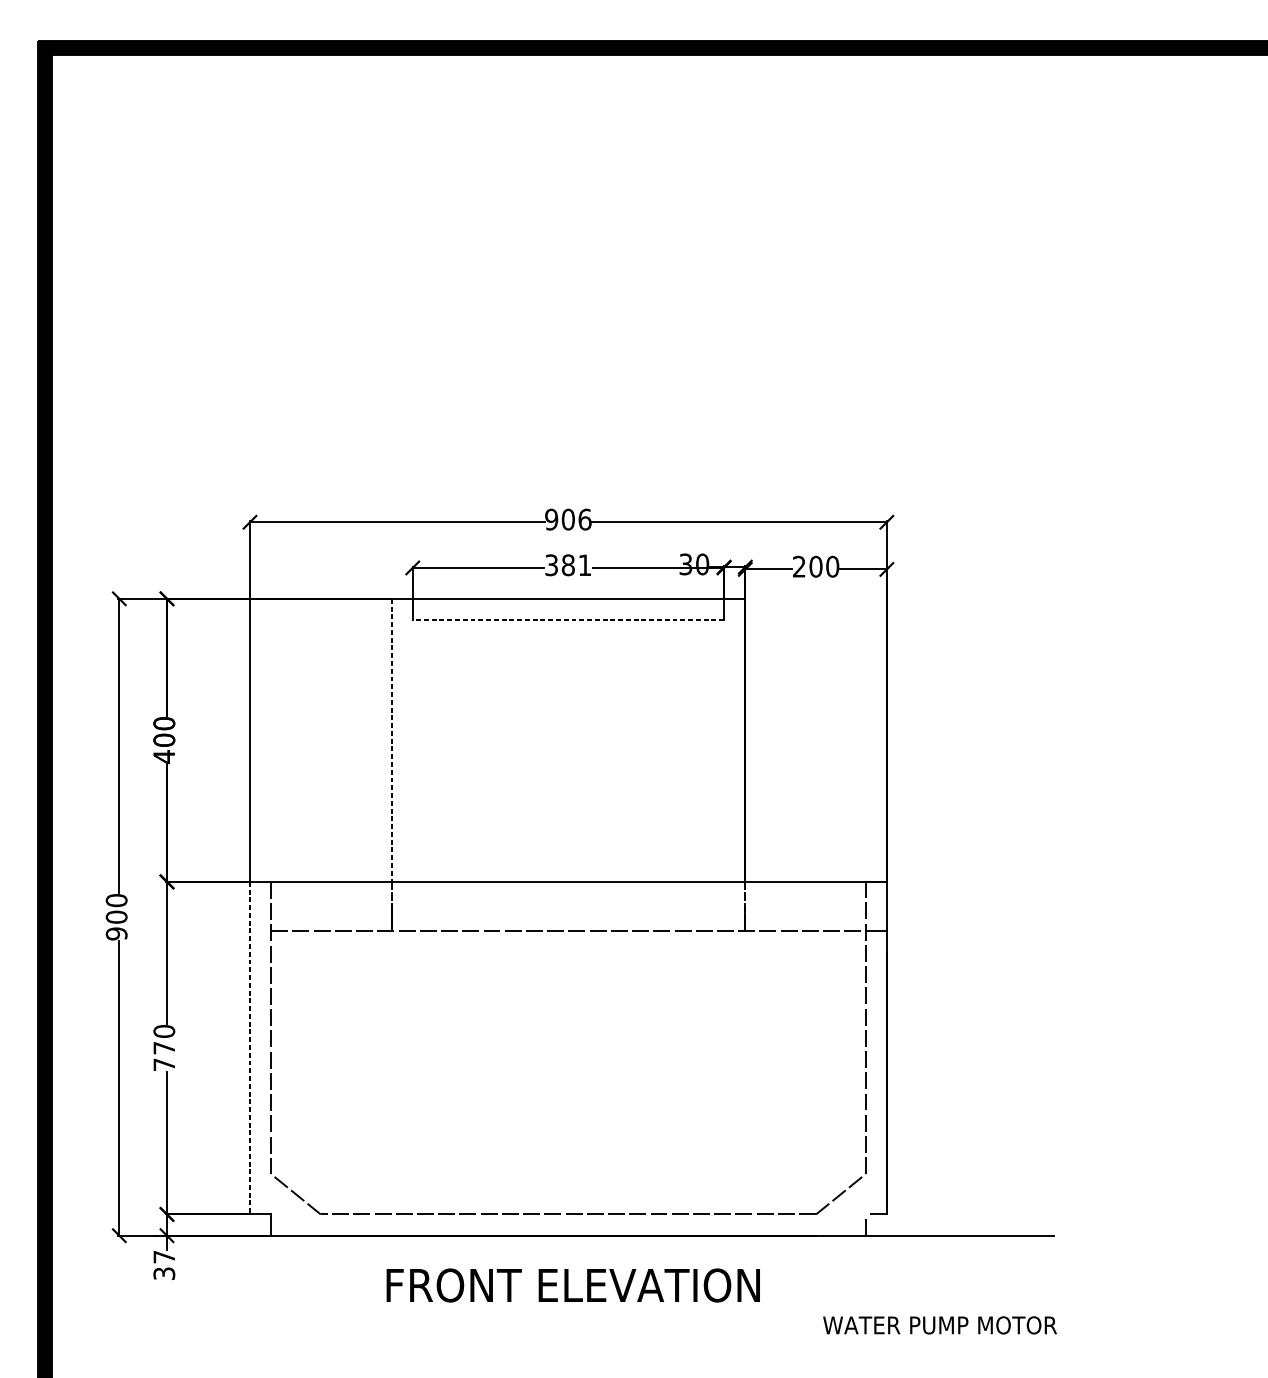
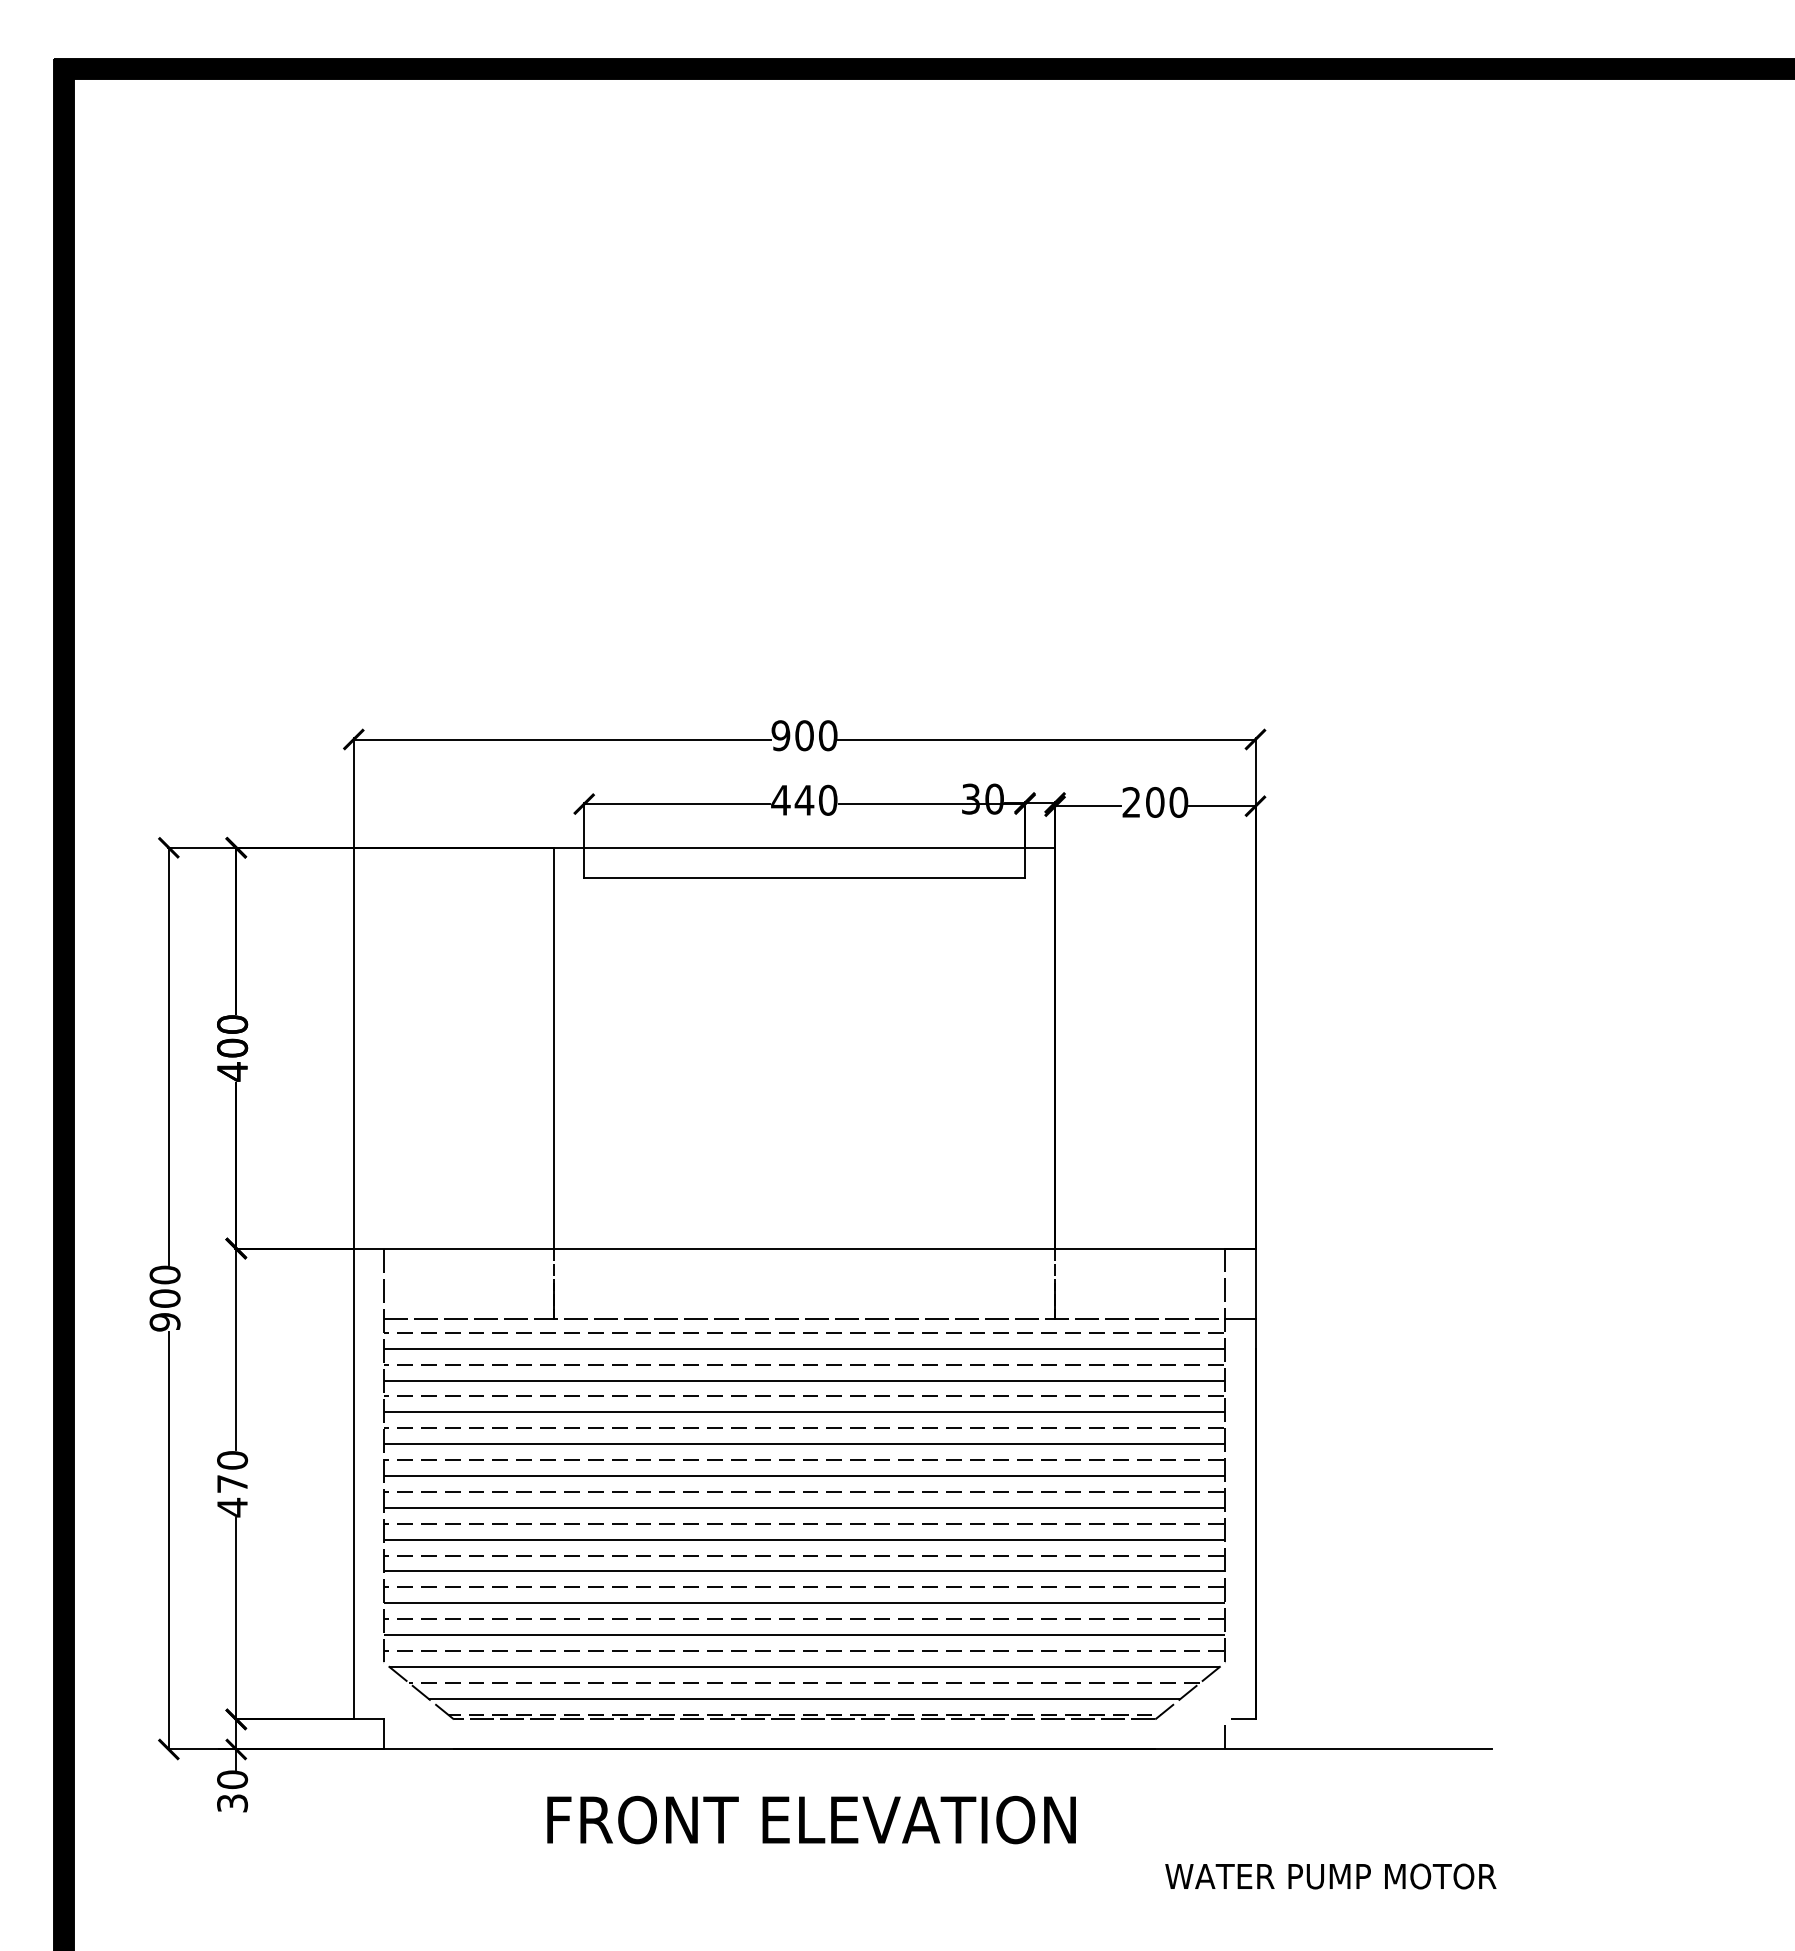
text: (585, 519) -> (828, 735), 906 -> 900
text: (568, 564) -> (804, 799), 381 -> 440
line: (568, 619) -> (804, 877), dashed -> solid
line: (391, 740) -> (554, 1048), dashed -> solid
line: (249, 1048) -> (353, 1484), dashed -> solid
text: (164, 1064) -> (232, 1507), 770 -> 470
hatch: (568, 1076) -> (804, 1523), added
text: (164, 1256) -> (232, 1779), 37 -> 30

